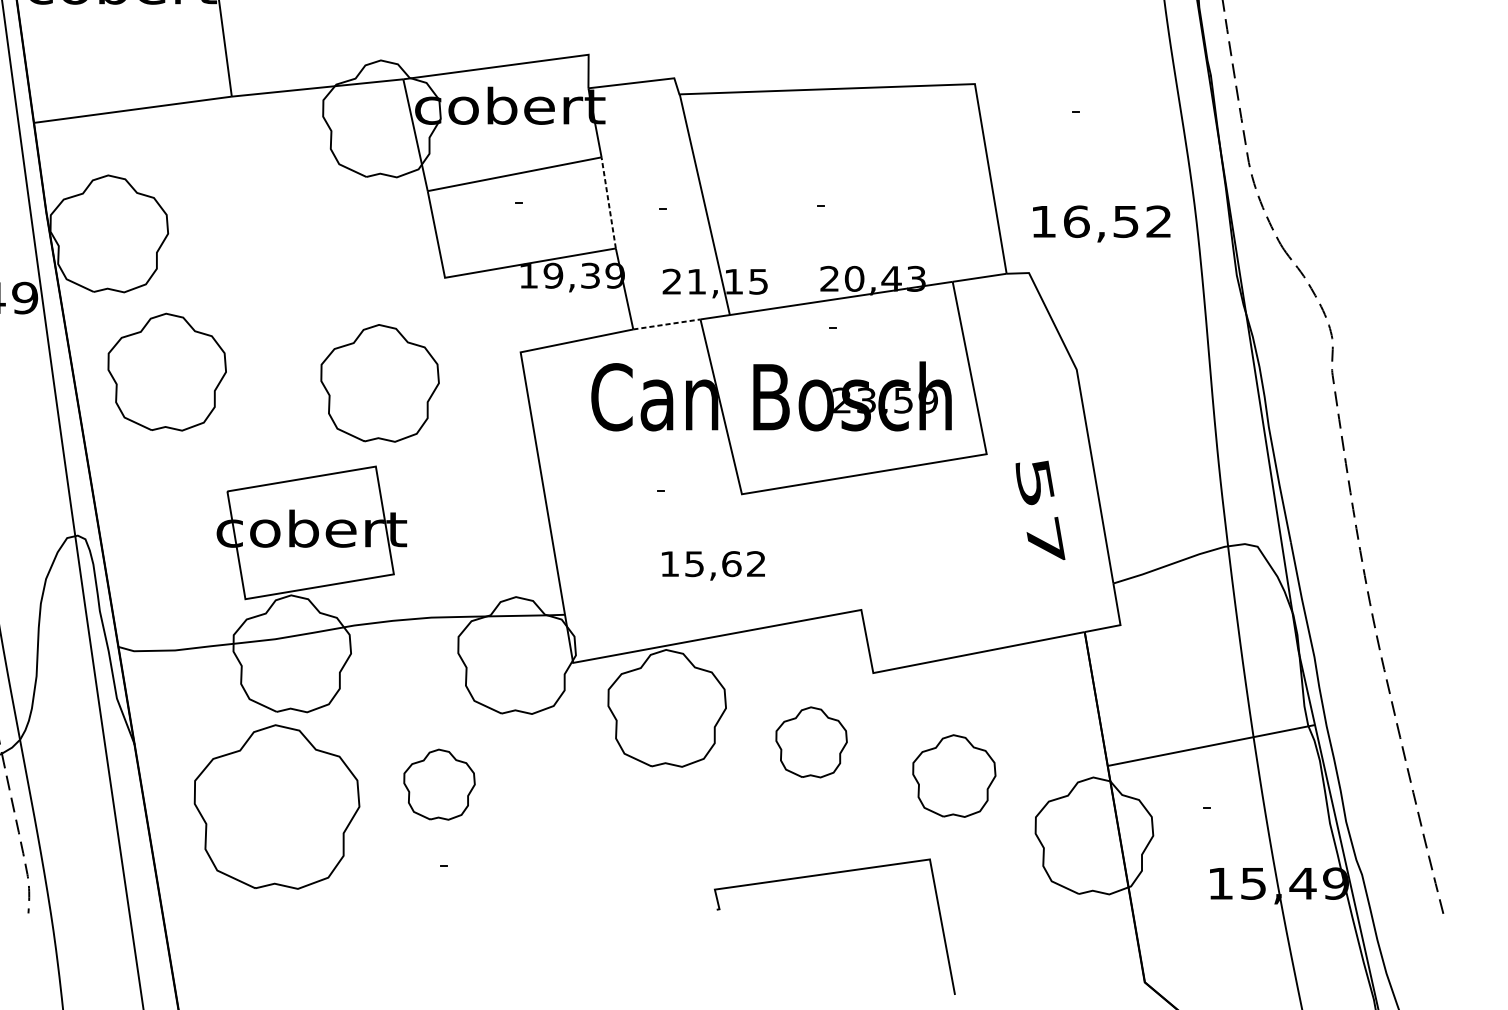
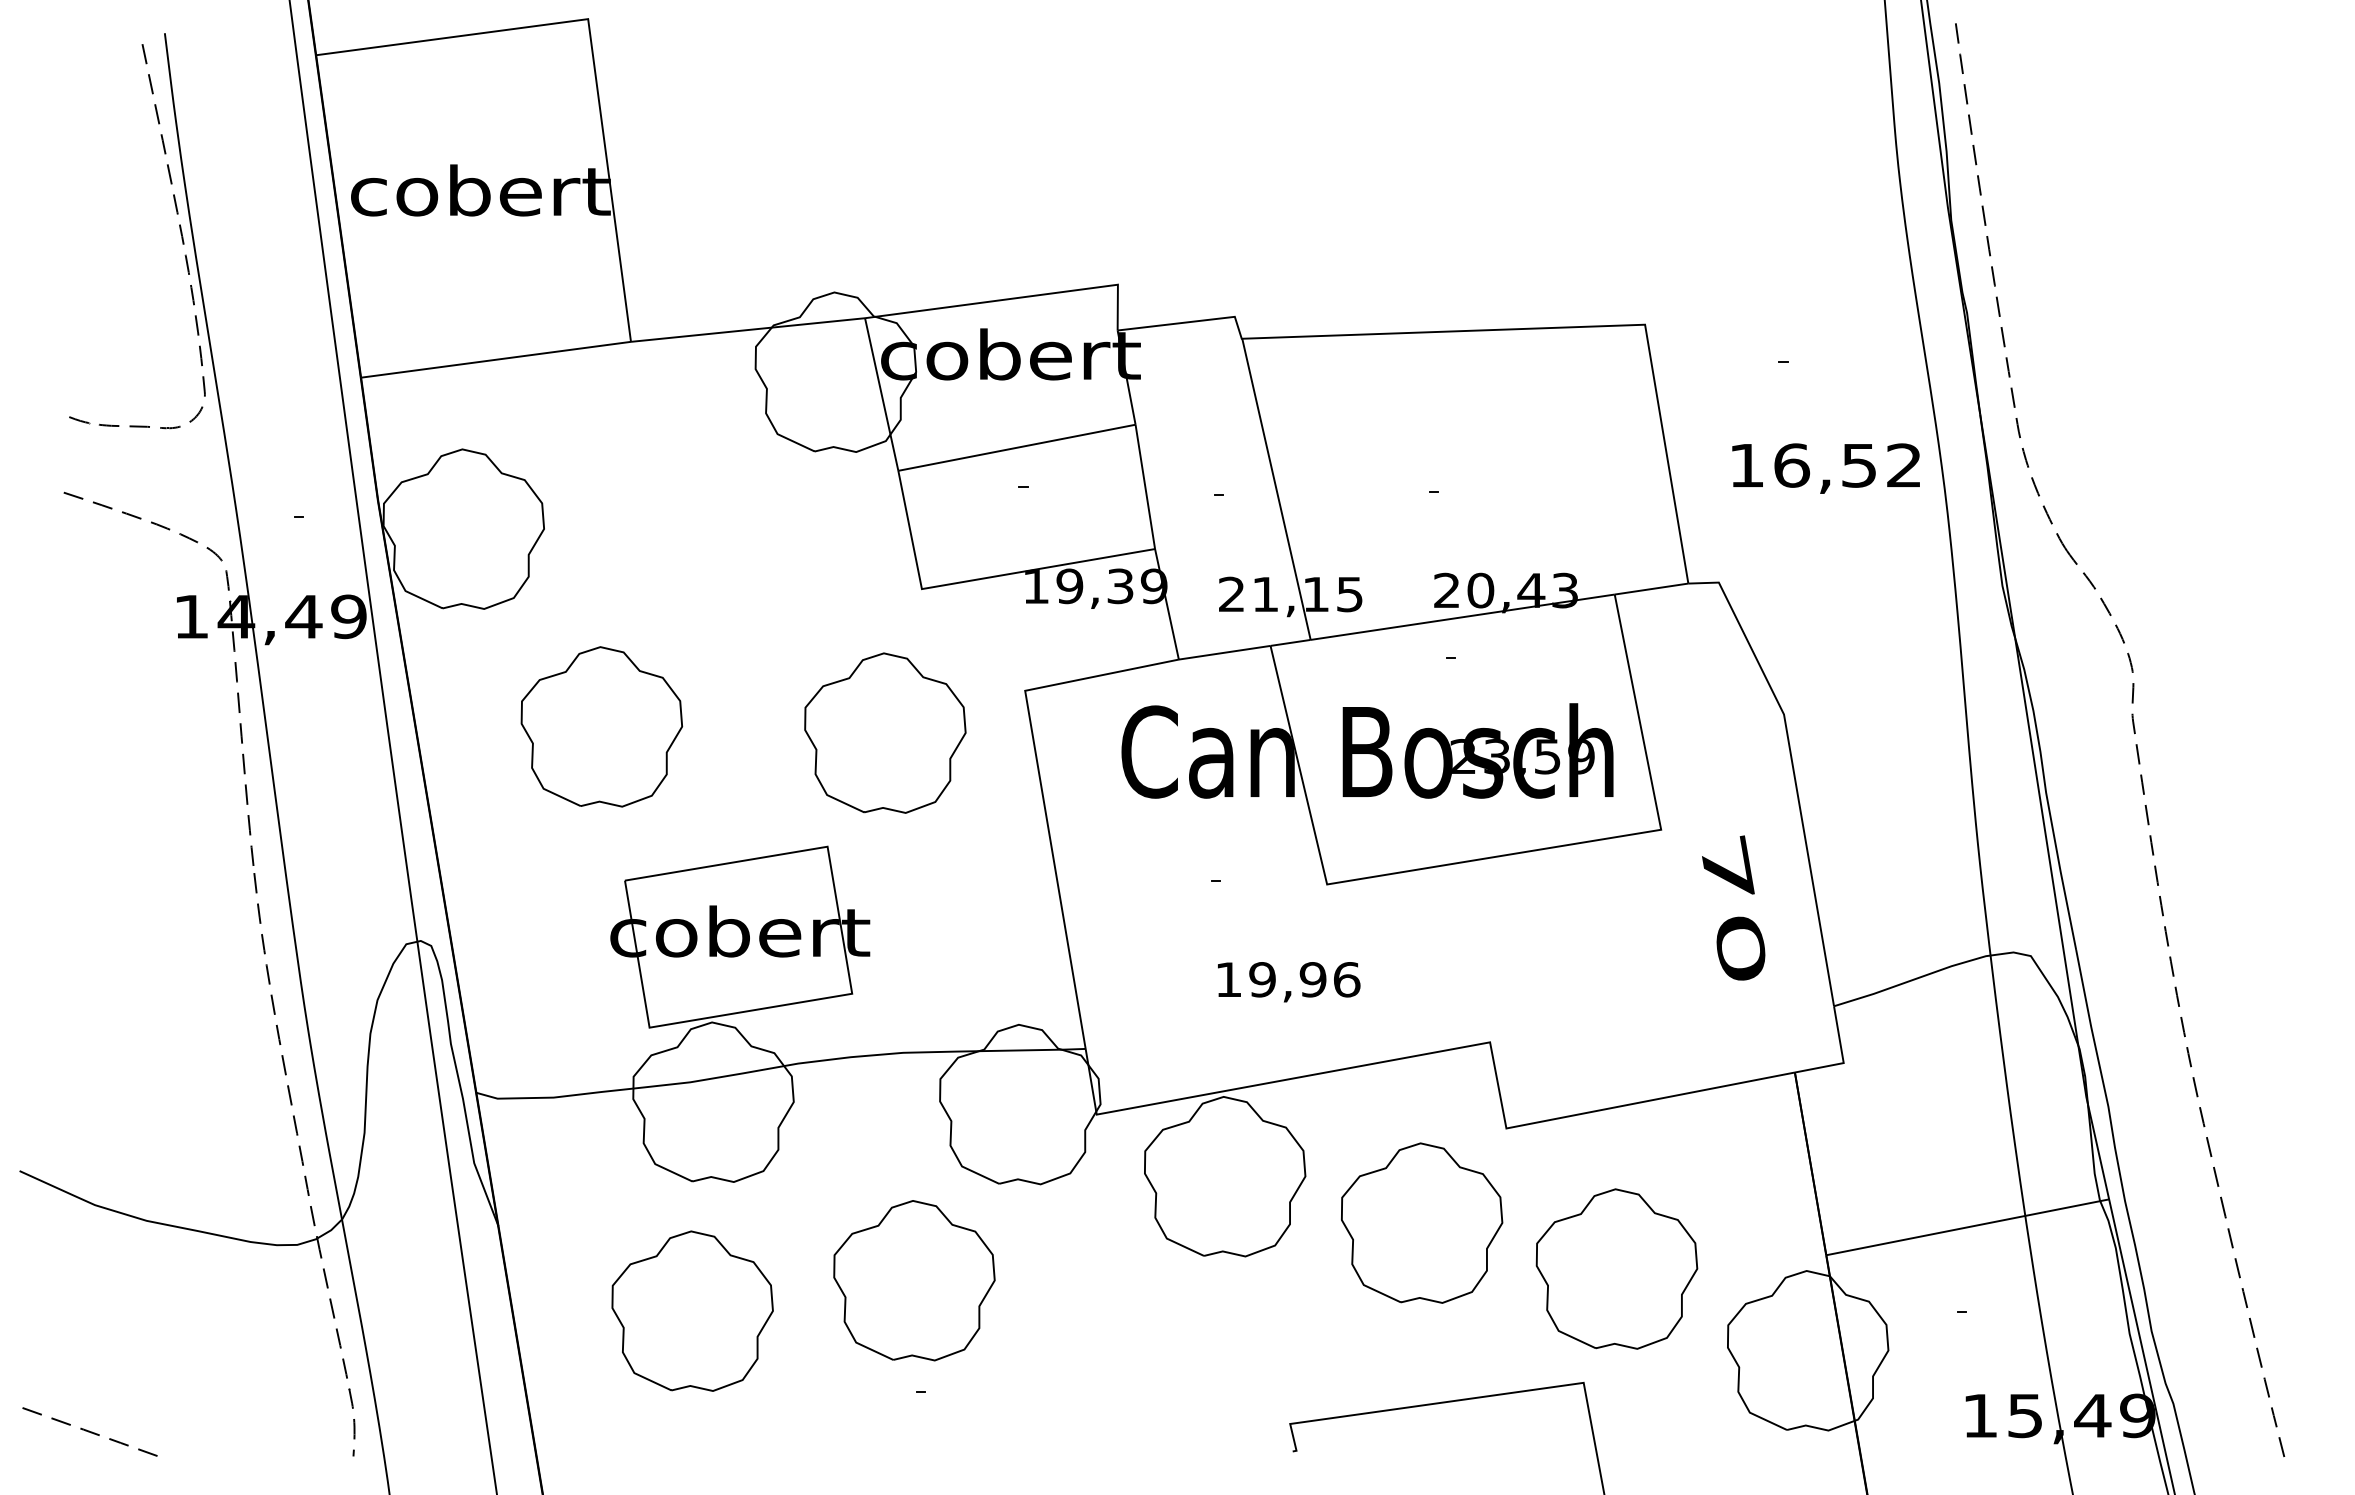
line: (608, 202) -> (1145, 486), dashed -> solid
text: (1101, 223) -> (1825, 468), moved
line: (667, 324) -> (1225, 652), dashed -> solid
part: (166, 371) -> (601, 726), moved
part: (380, 382) -> (885, 732), moved
text: (1040, 511) -> (1734, 907), 57 -> 70
text: (725, 563) -> (1304, 979), 15,62 -> 19,96
part: (811, 741) -> (1422, 1222), size x1.67
part: (954, 775) -> (1616, 1268), size x1.43
part: (439, 784) -> (914, 1280), size x1.67
part: (276, 806) -> (692, 1310), size x0.71

